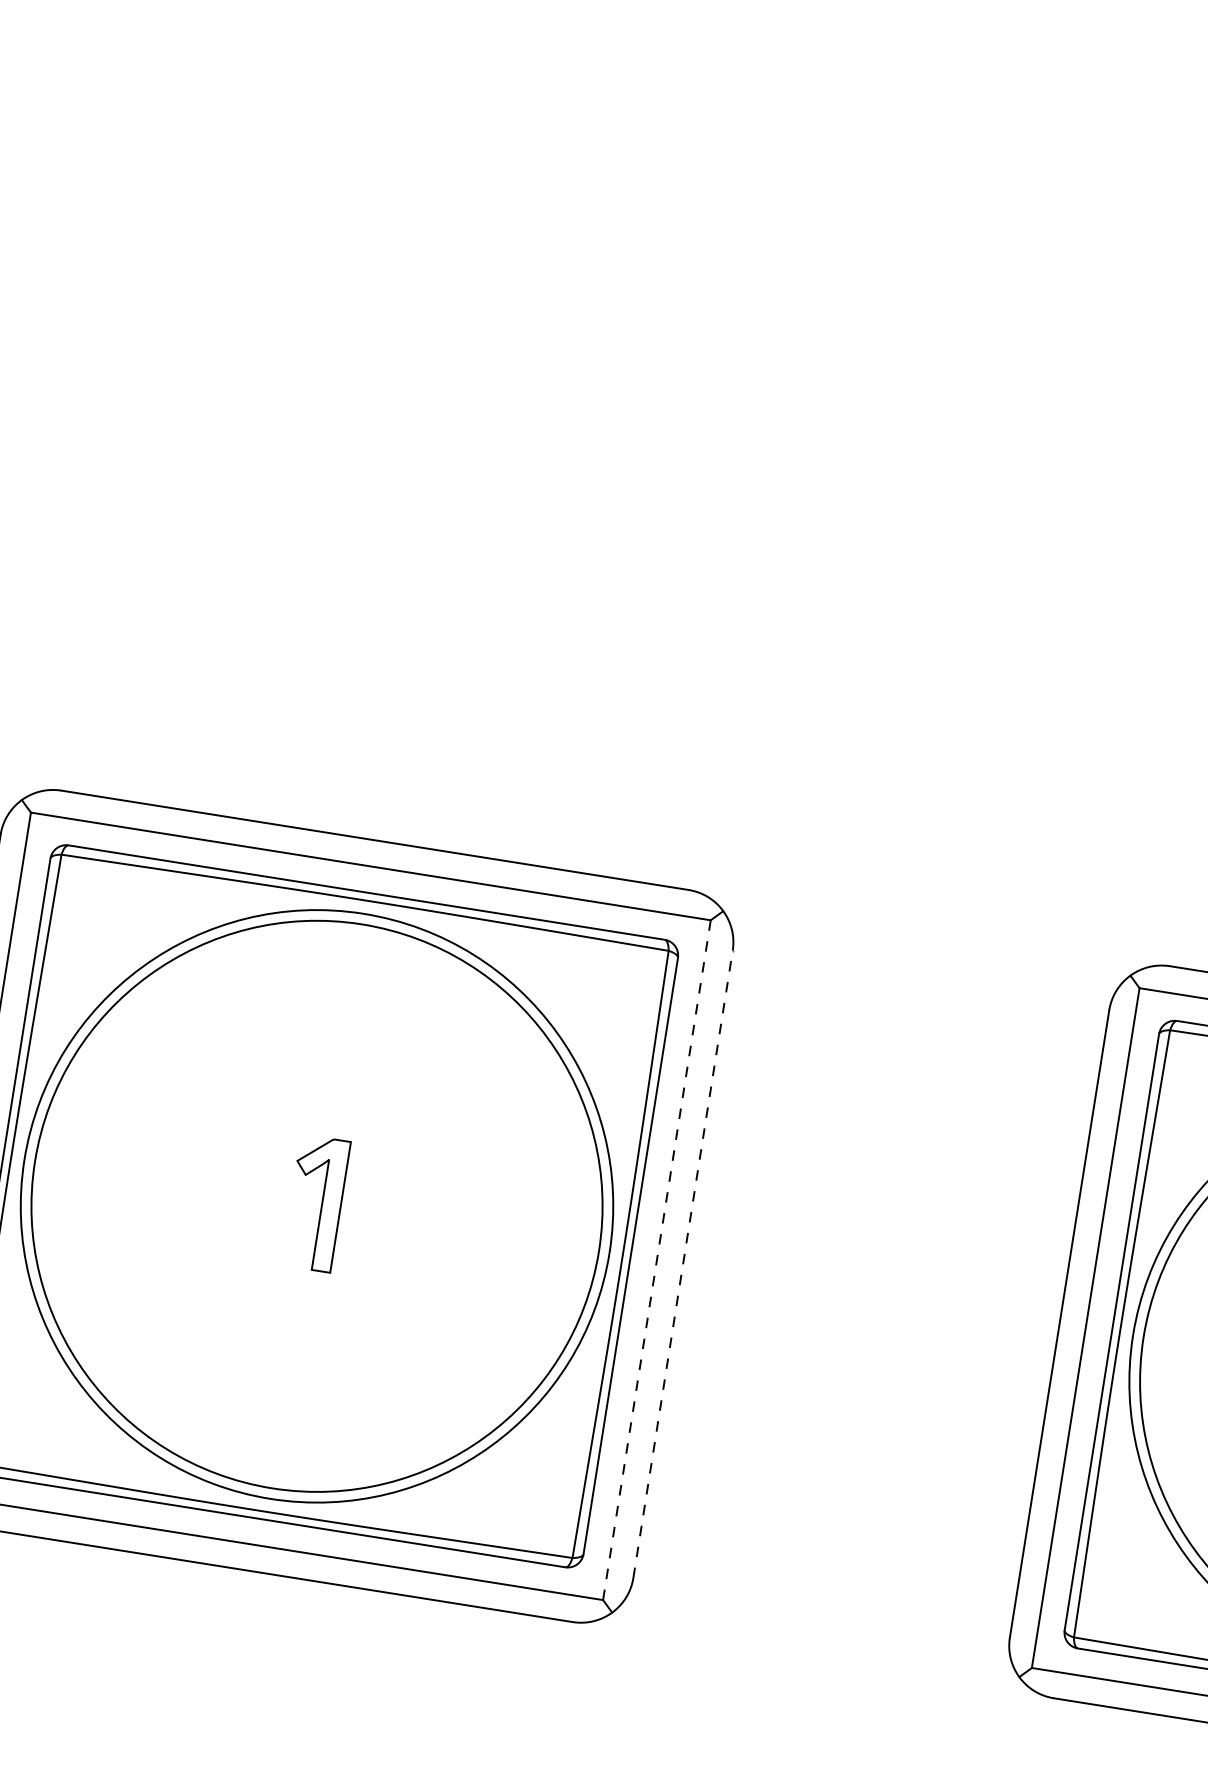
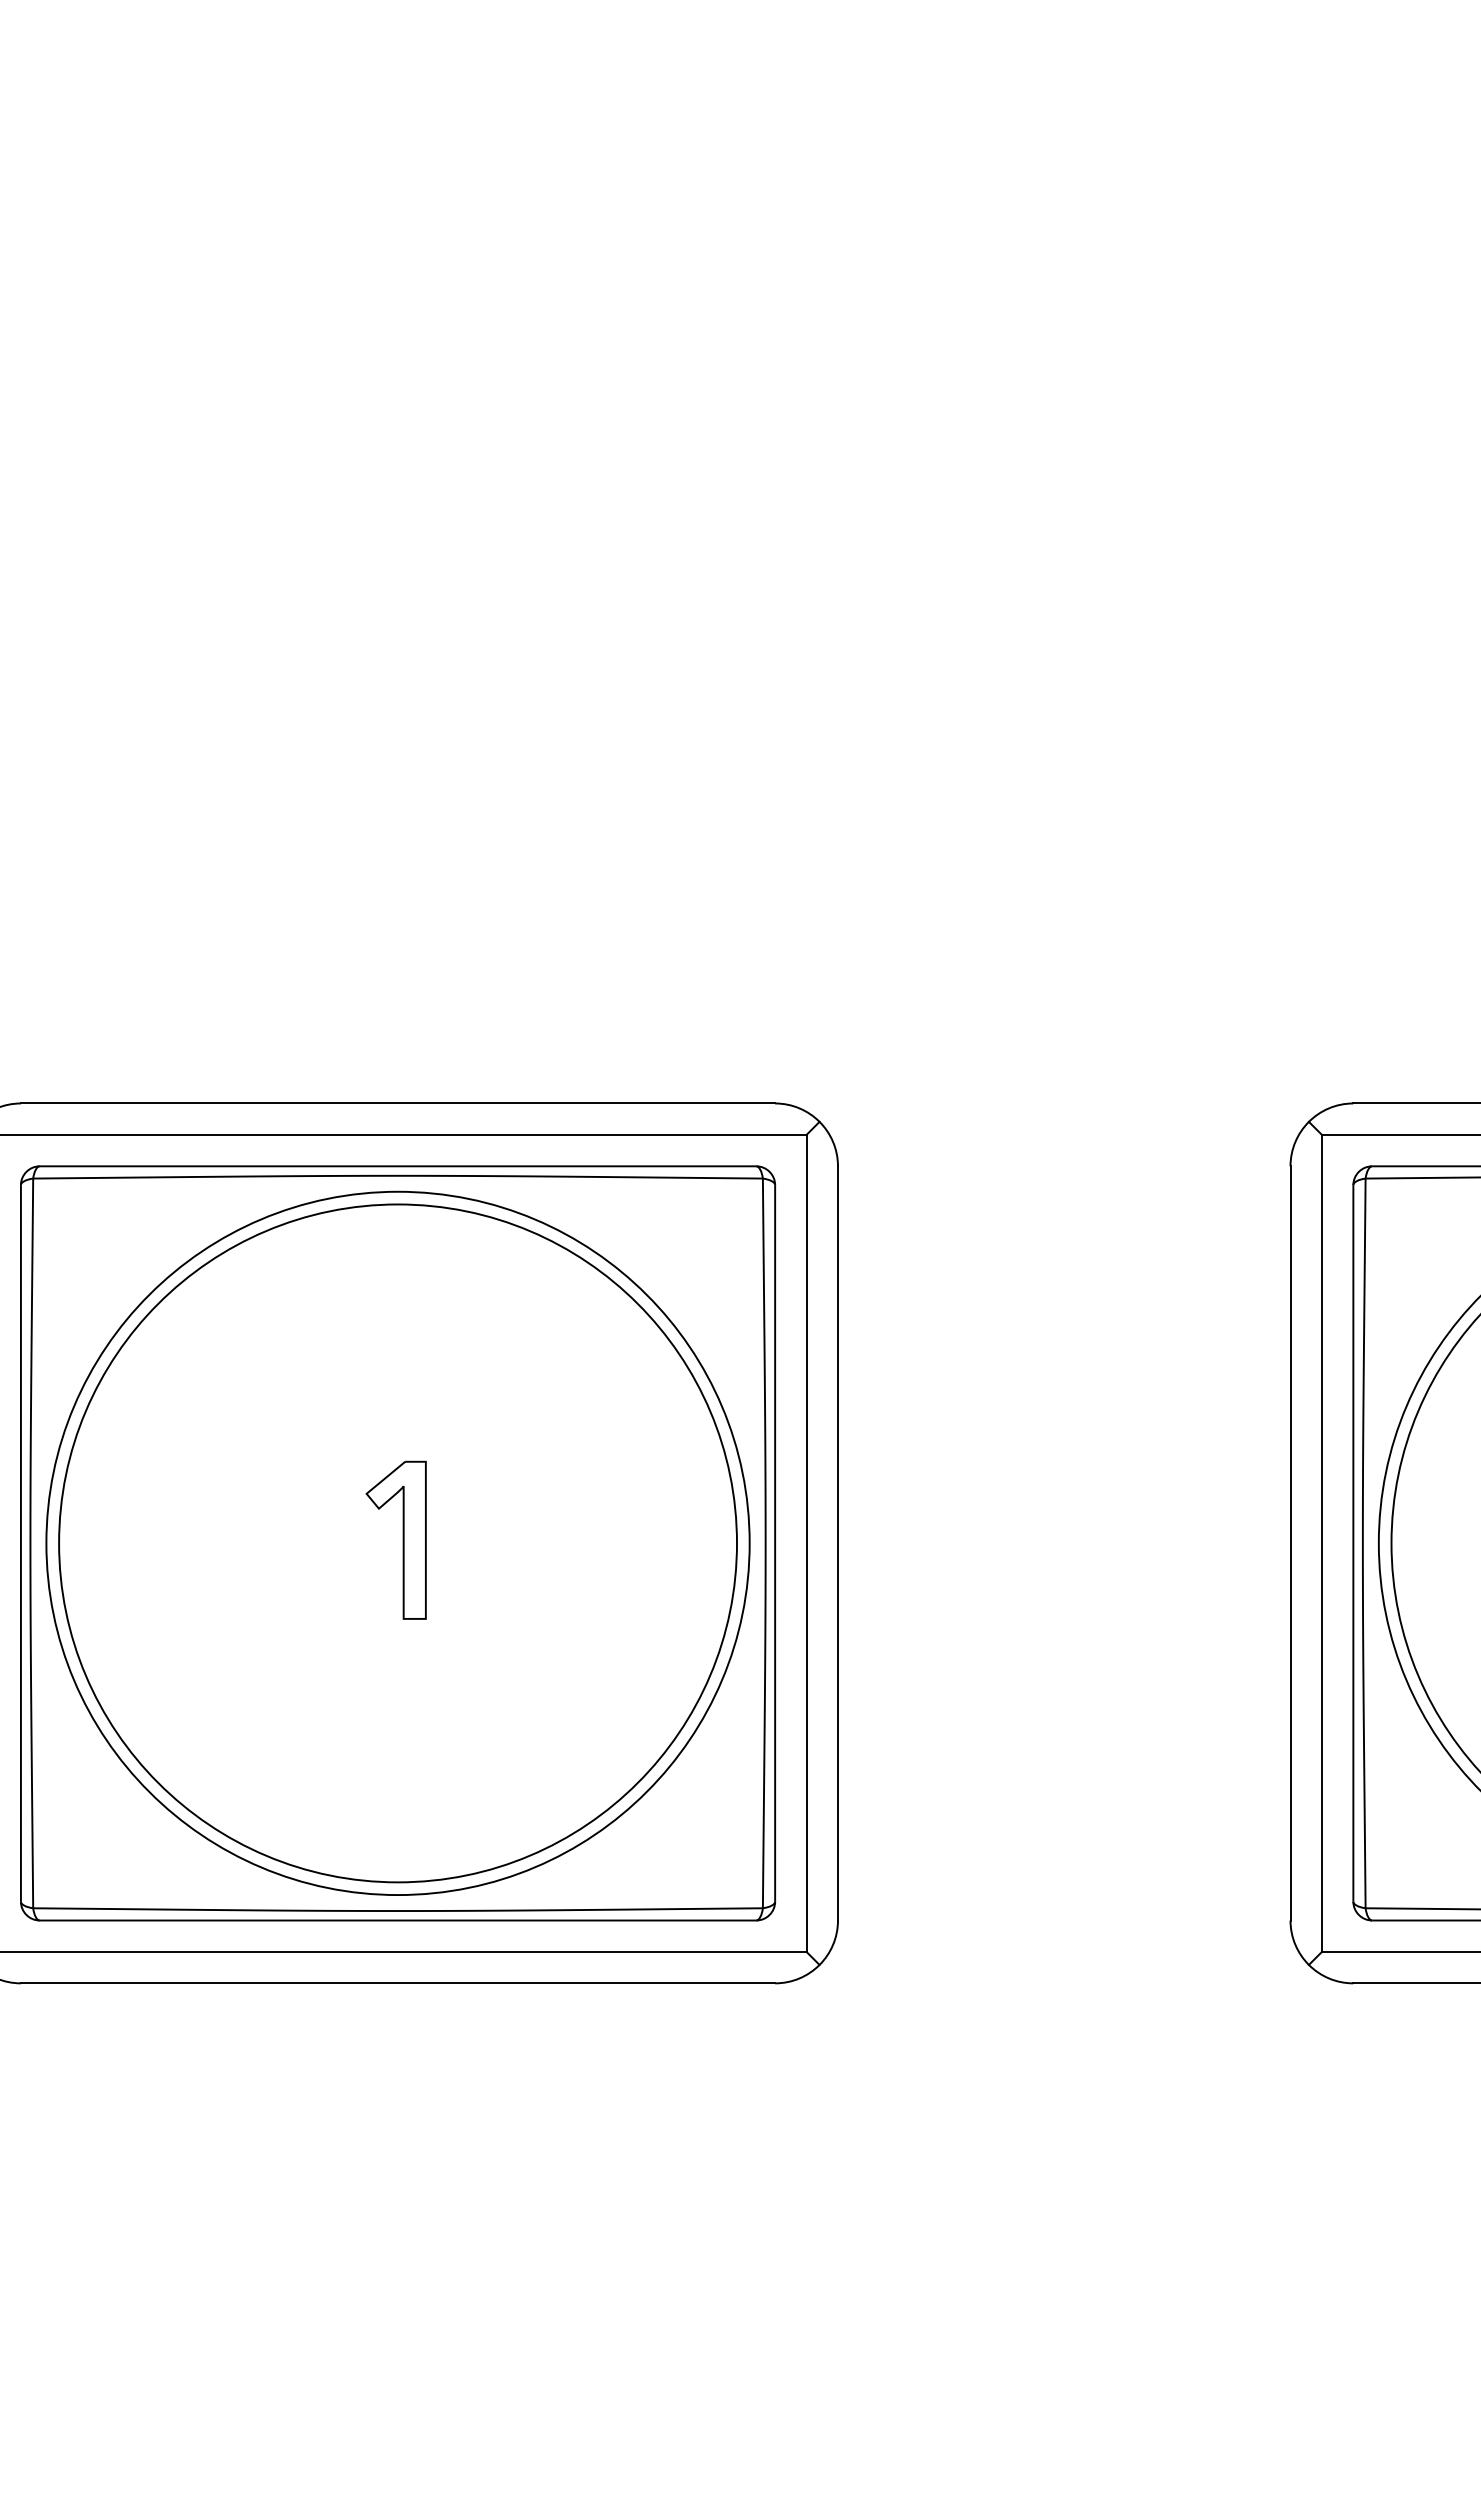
line: (656, 1260) -> (806, 1543), dashed -> solid
line: (682, 1263) -> (837, 1542), dashed -> solid

